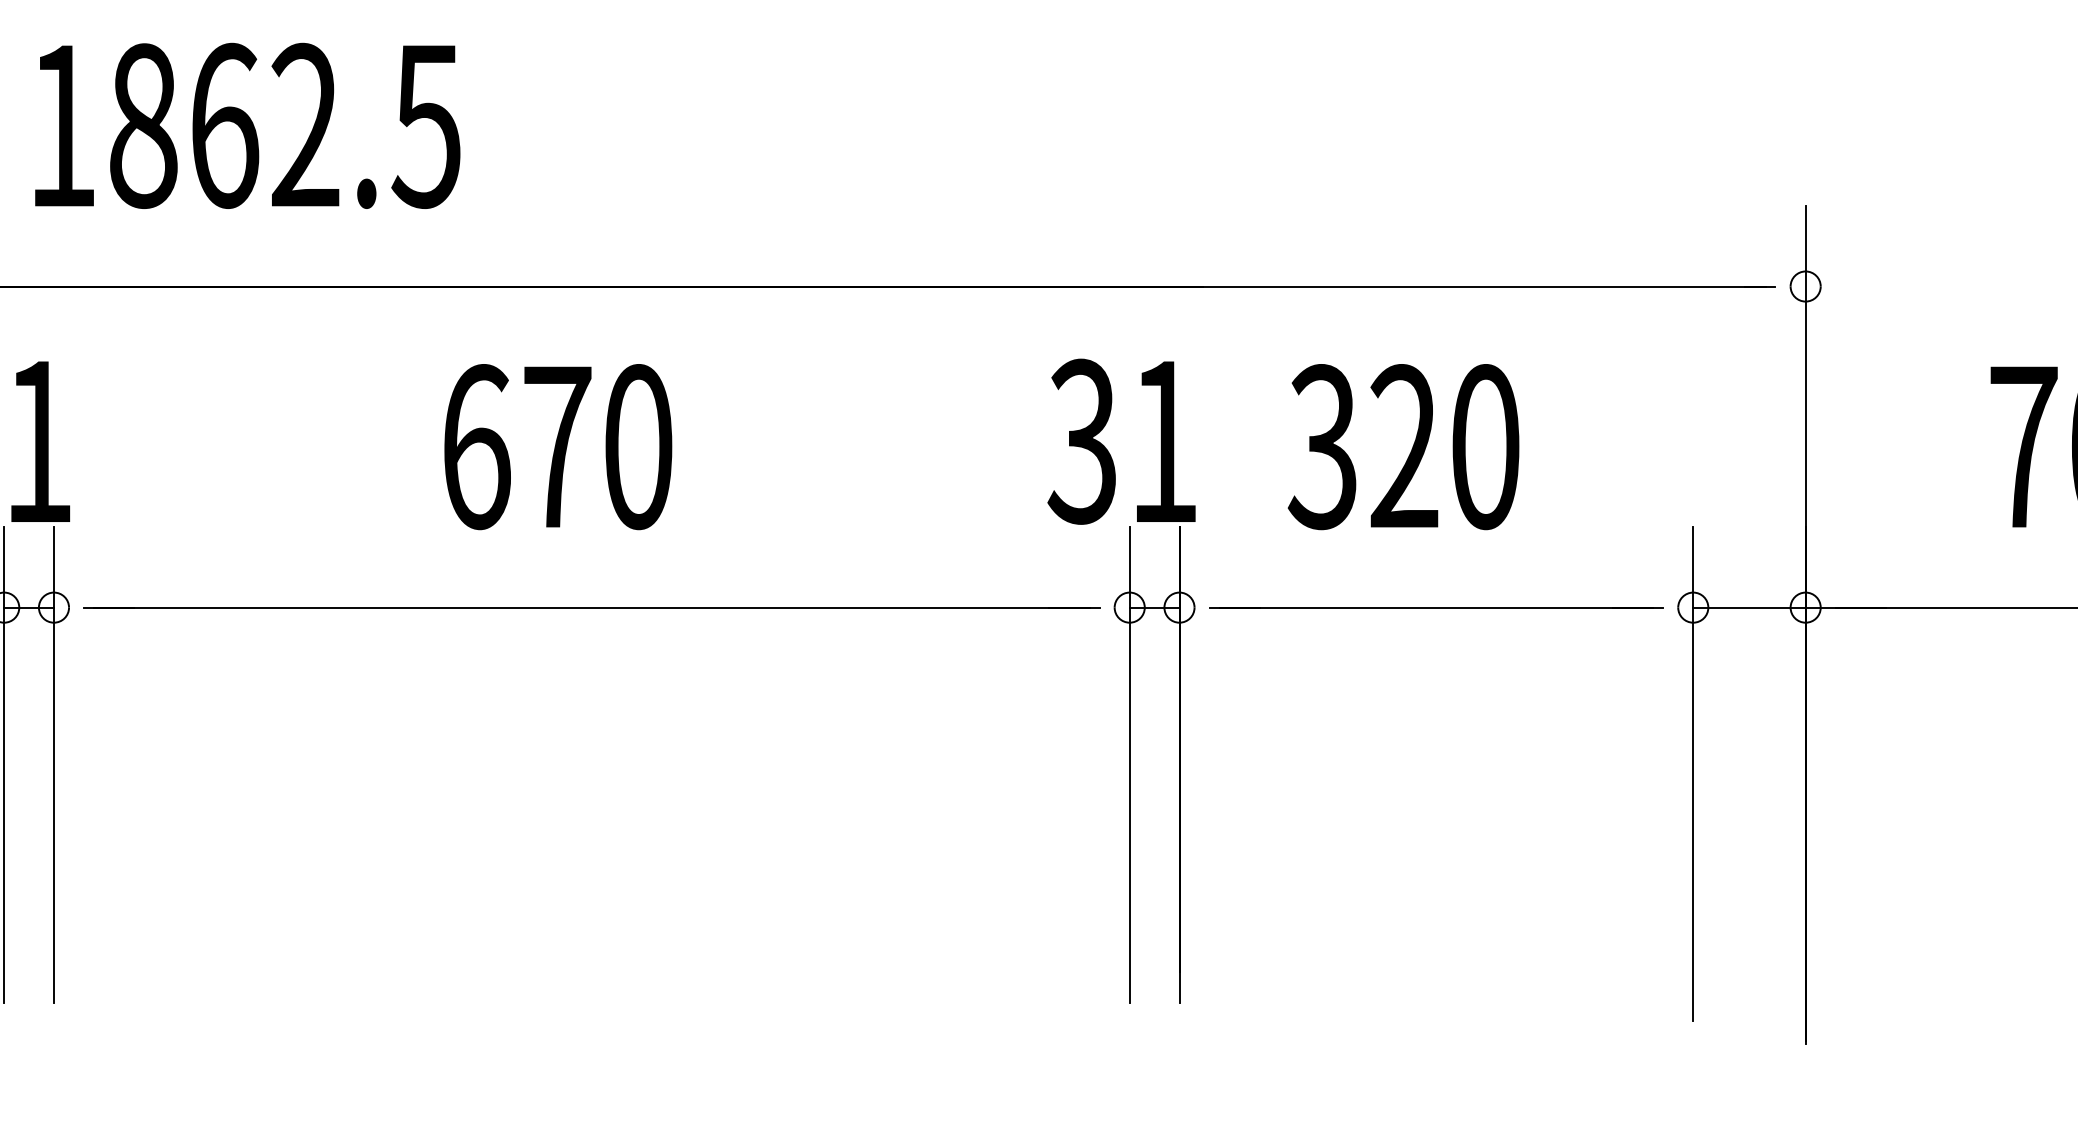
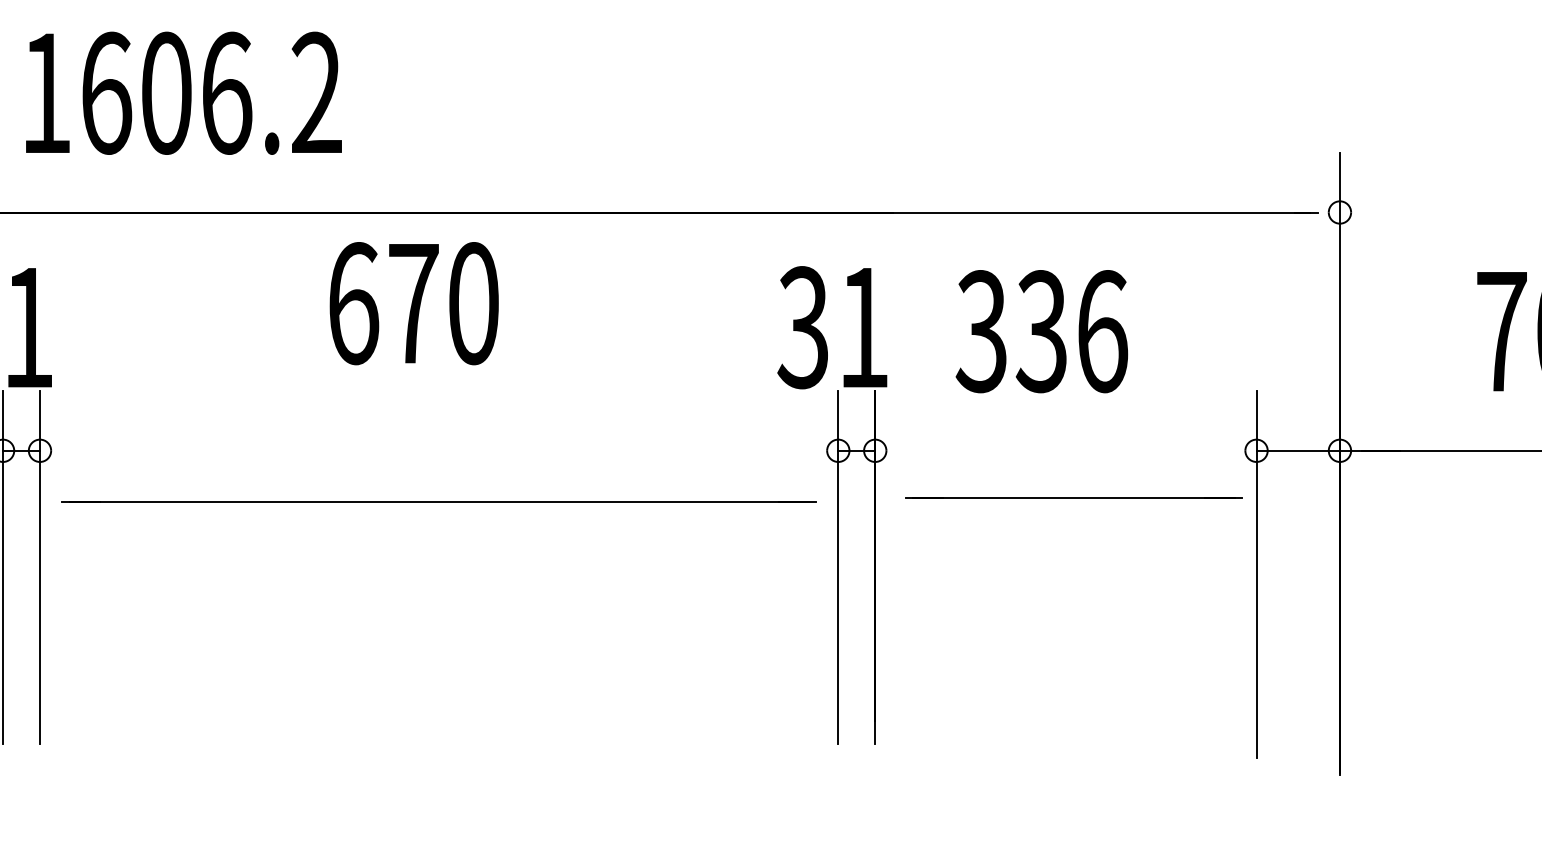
text: (285, 124) -> (211, 92), 1862.5 -> 1606.2
text: (557, 446) -> (413, 303), moved
text: (1443, 446) -> (1071, 331), 320 -> 336
line: (590, 607) -> (438, 501), moved
line: (1435, 607) -> (1073, 497), moved

